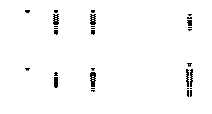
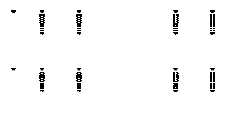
part: (189, 22) -> (175, 22), size x1.43
part: (55, 79) -> (41, 79), size x1.67
part: (189, 79) -> (175, 79), size x0.71

